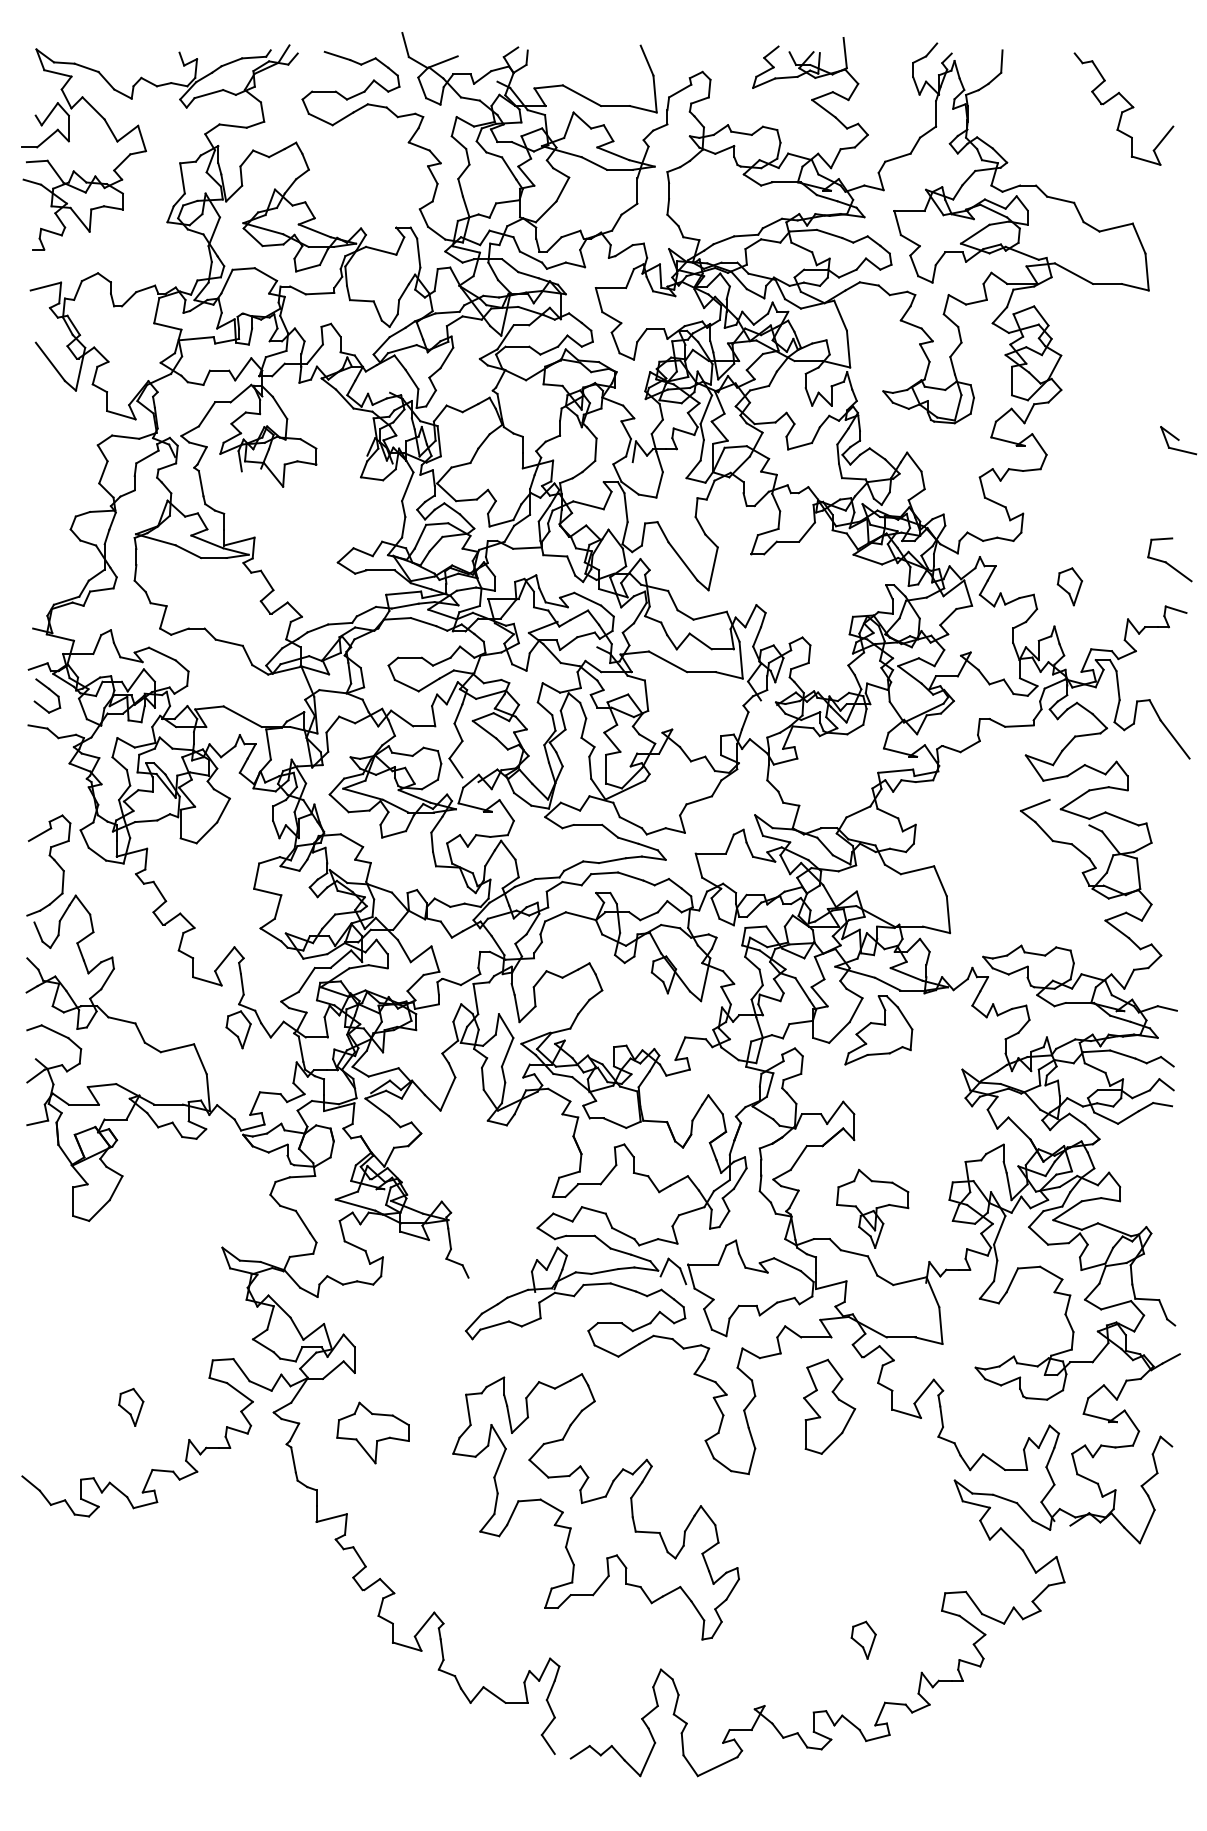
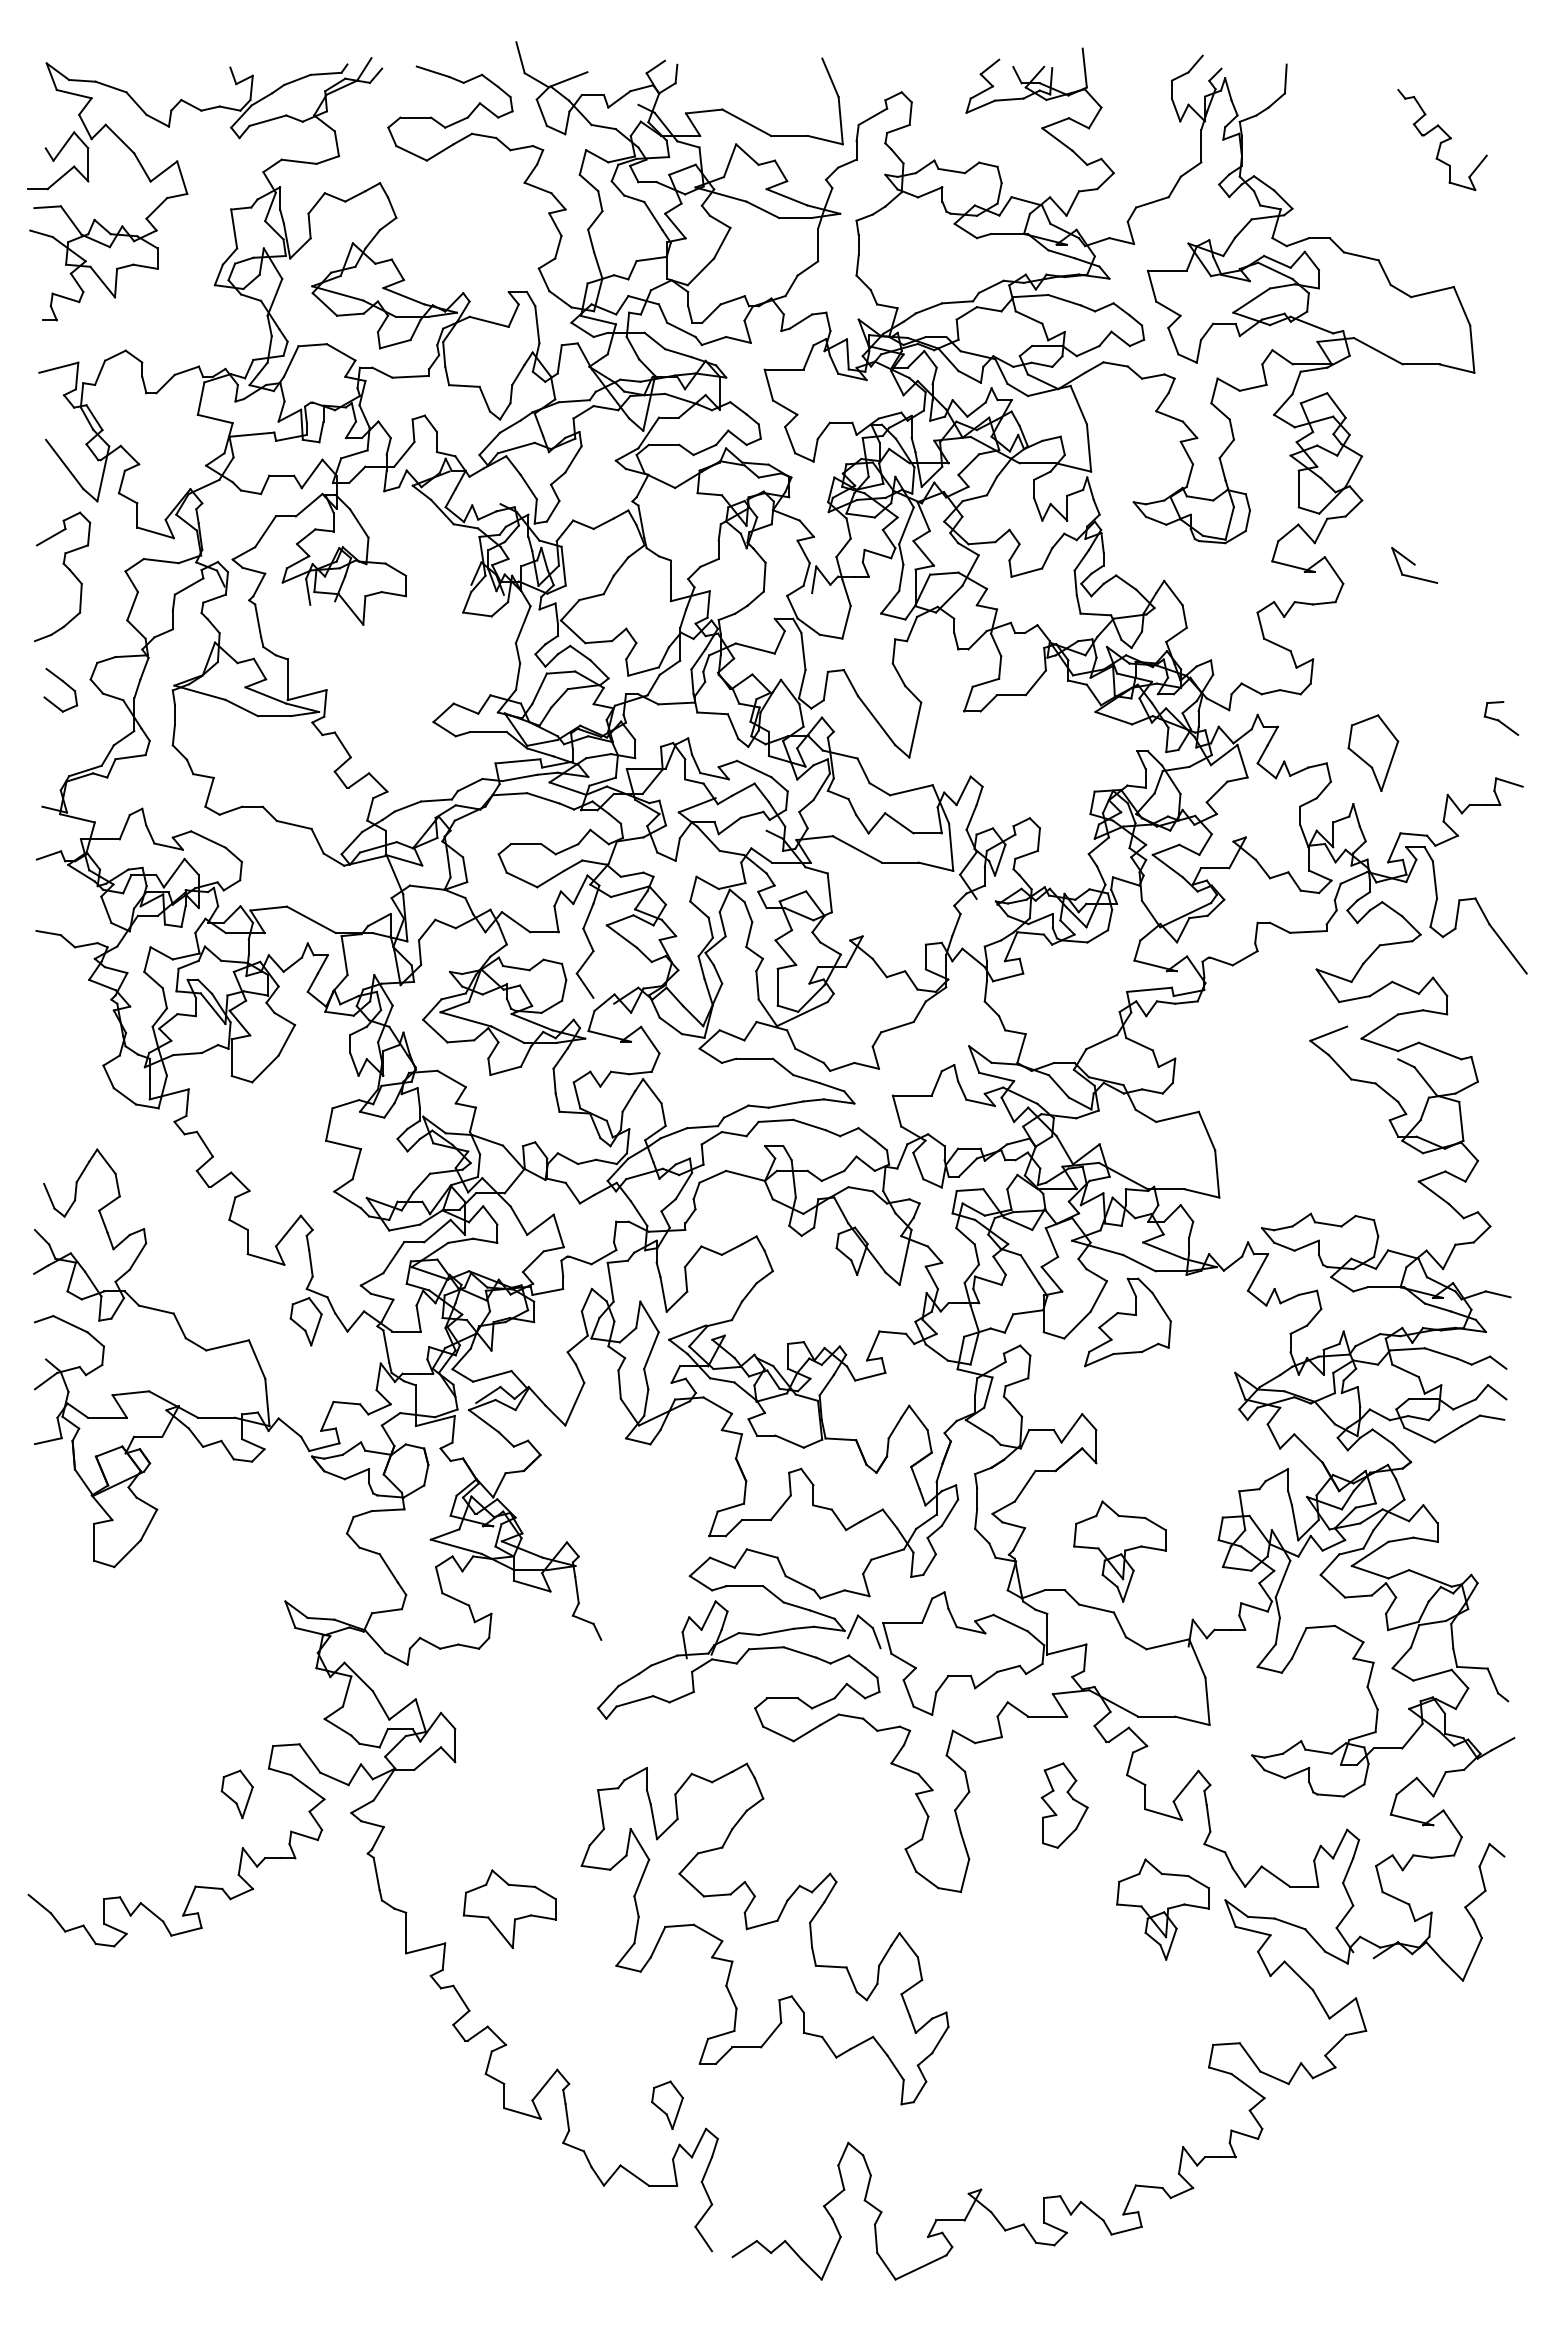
part: (1123, 108) -> (1442, 139), size x0.7
part: (1178, 440) -> (1414, 565), moved
part: (1169, 559) -> (1501, 718), size x0.6
part: (1069, 586) -> (1372, 752), size x1.6
part: (51, 691) -> (65, 684), moved
part: (53, 860) -> (68, 570), moved
part: (829, 1406) -> (1064, 1805), size x0.7
part: (130, 1407) -> (236, 1794), moved
part: (372, 1433) -> (509, 1909), moved
part: (905, 1487) -> (1162, 1909), added
part: (863, 1639) -> (667, 2104), moved

